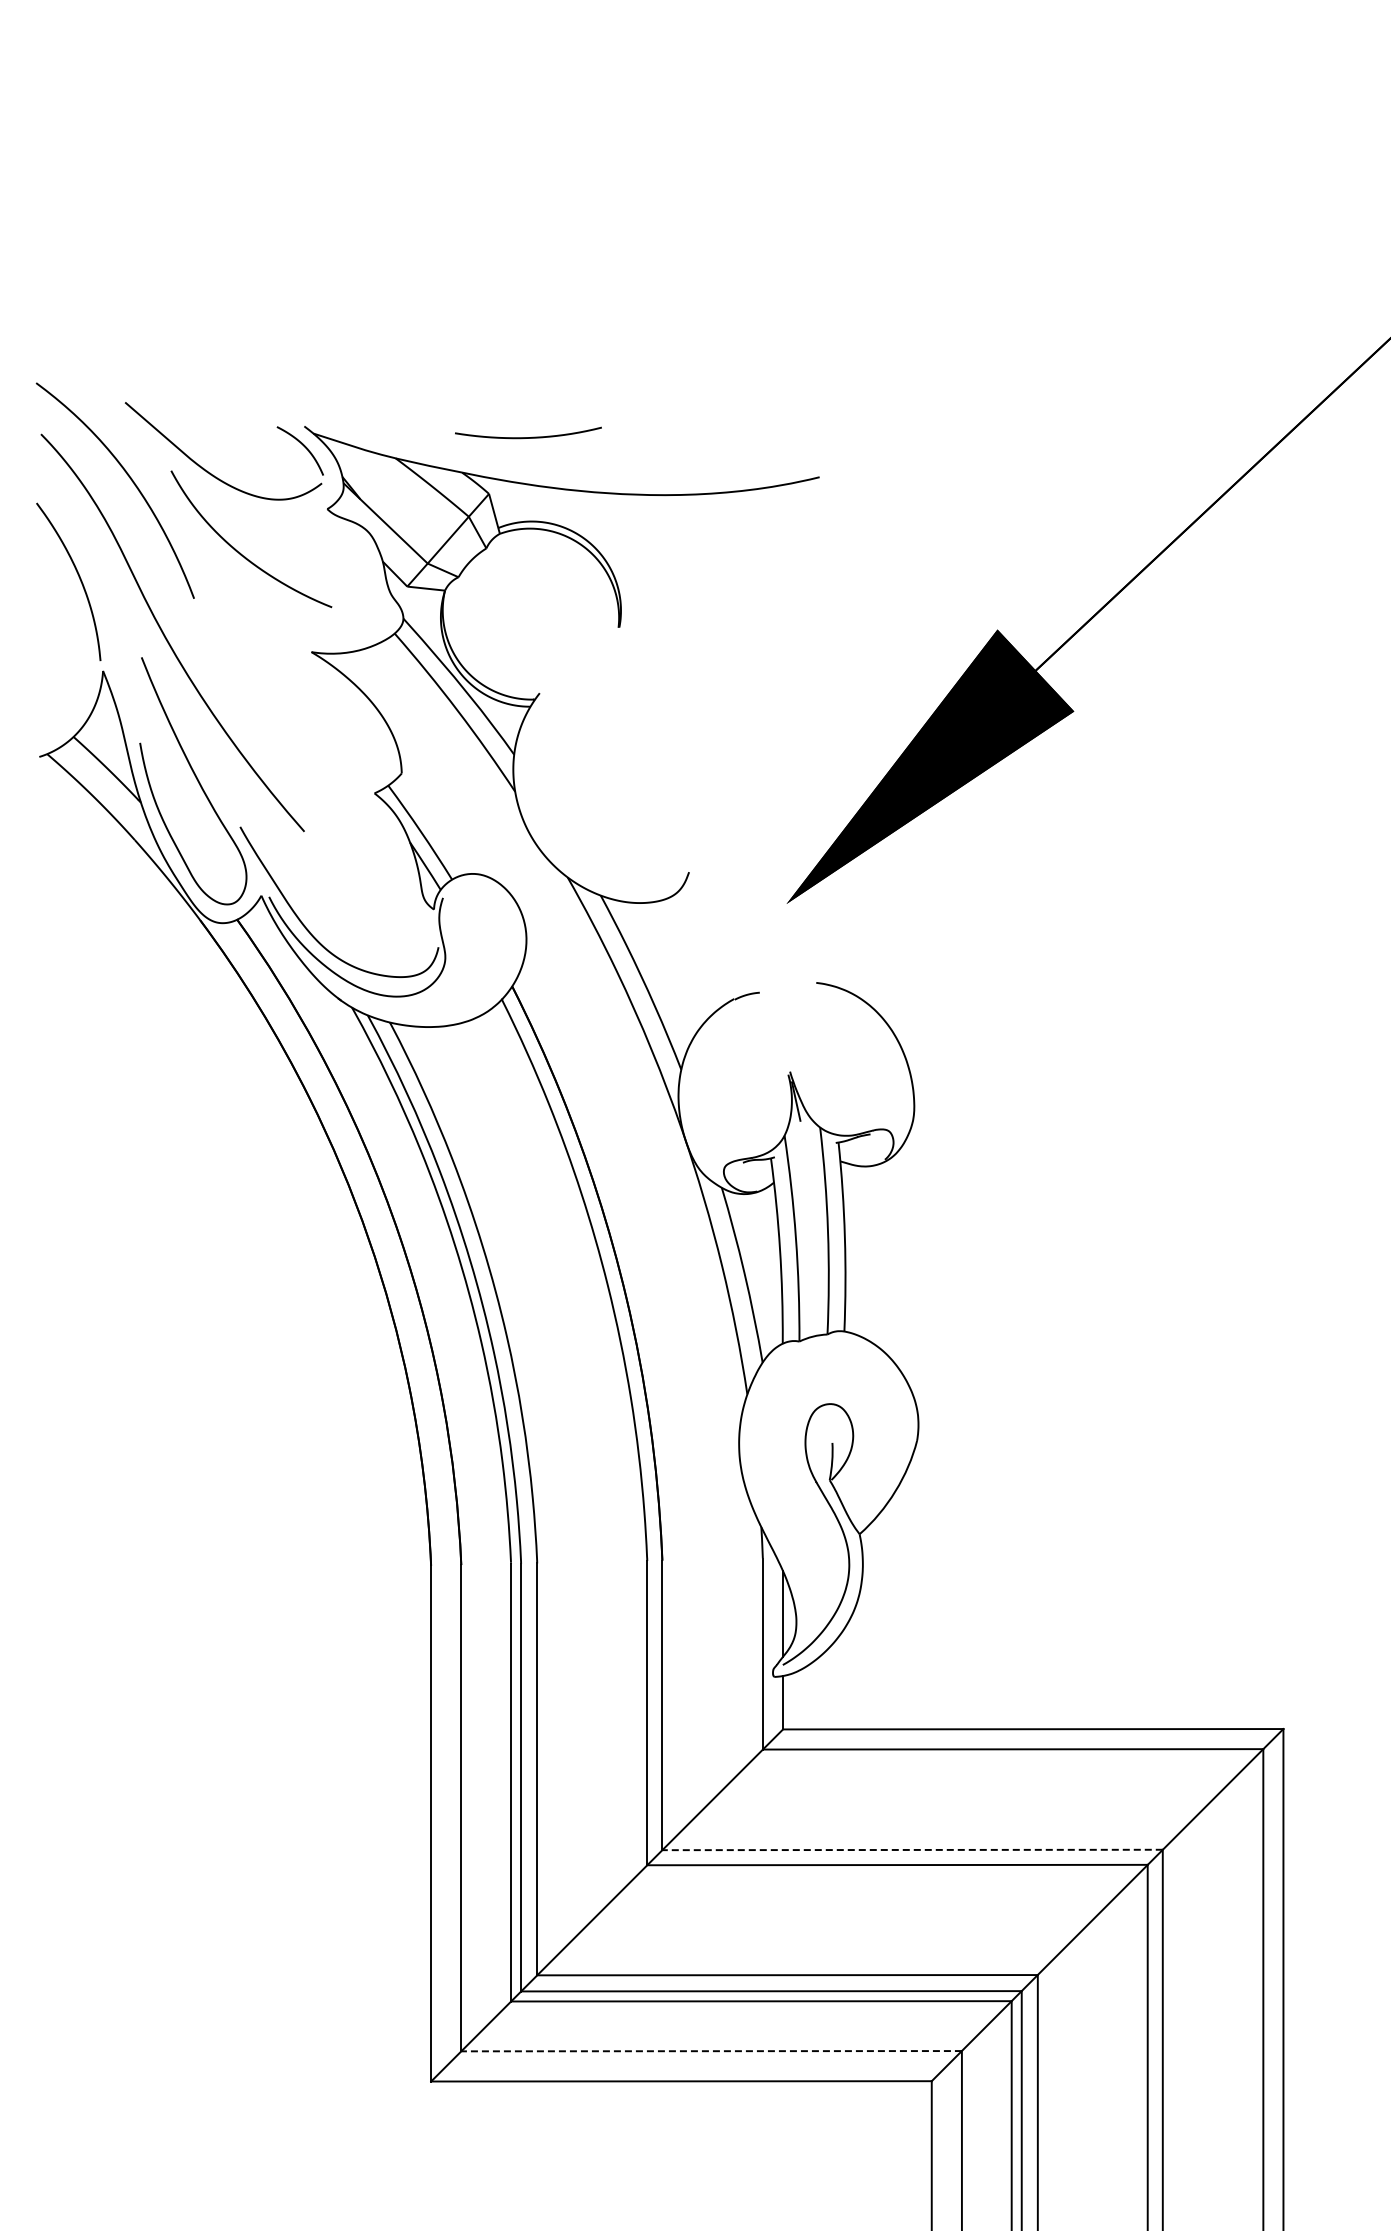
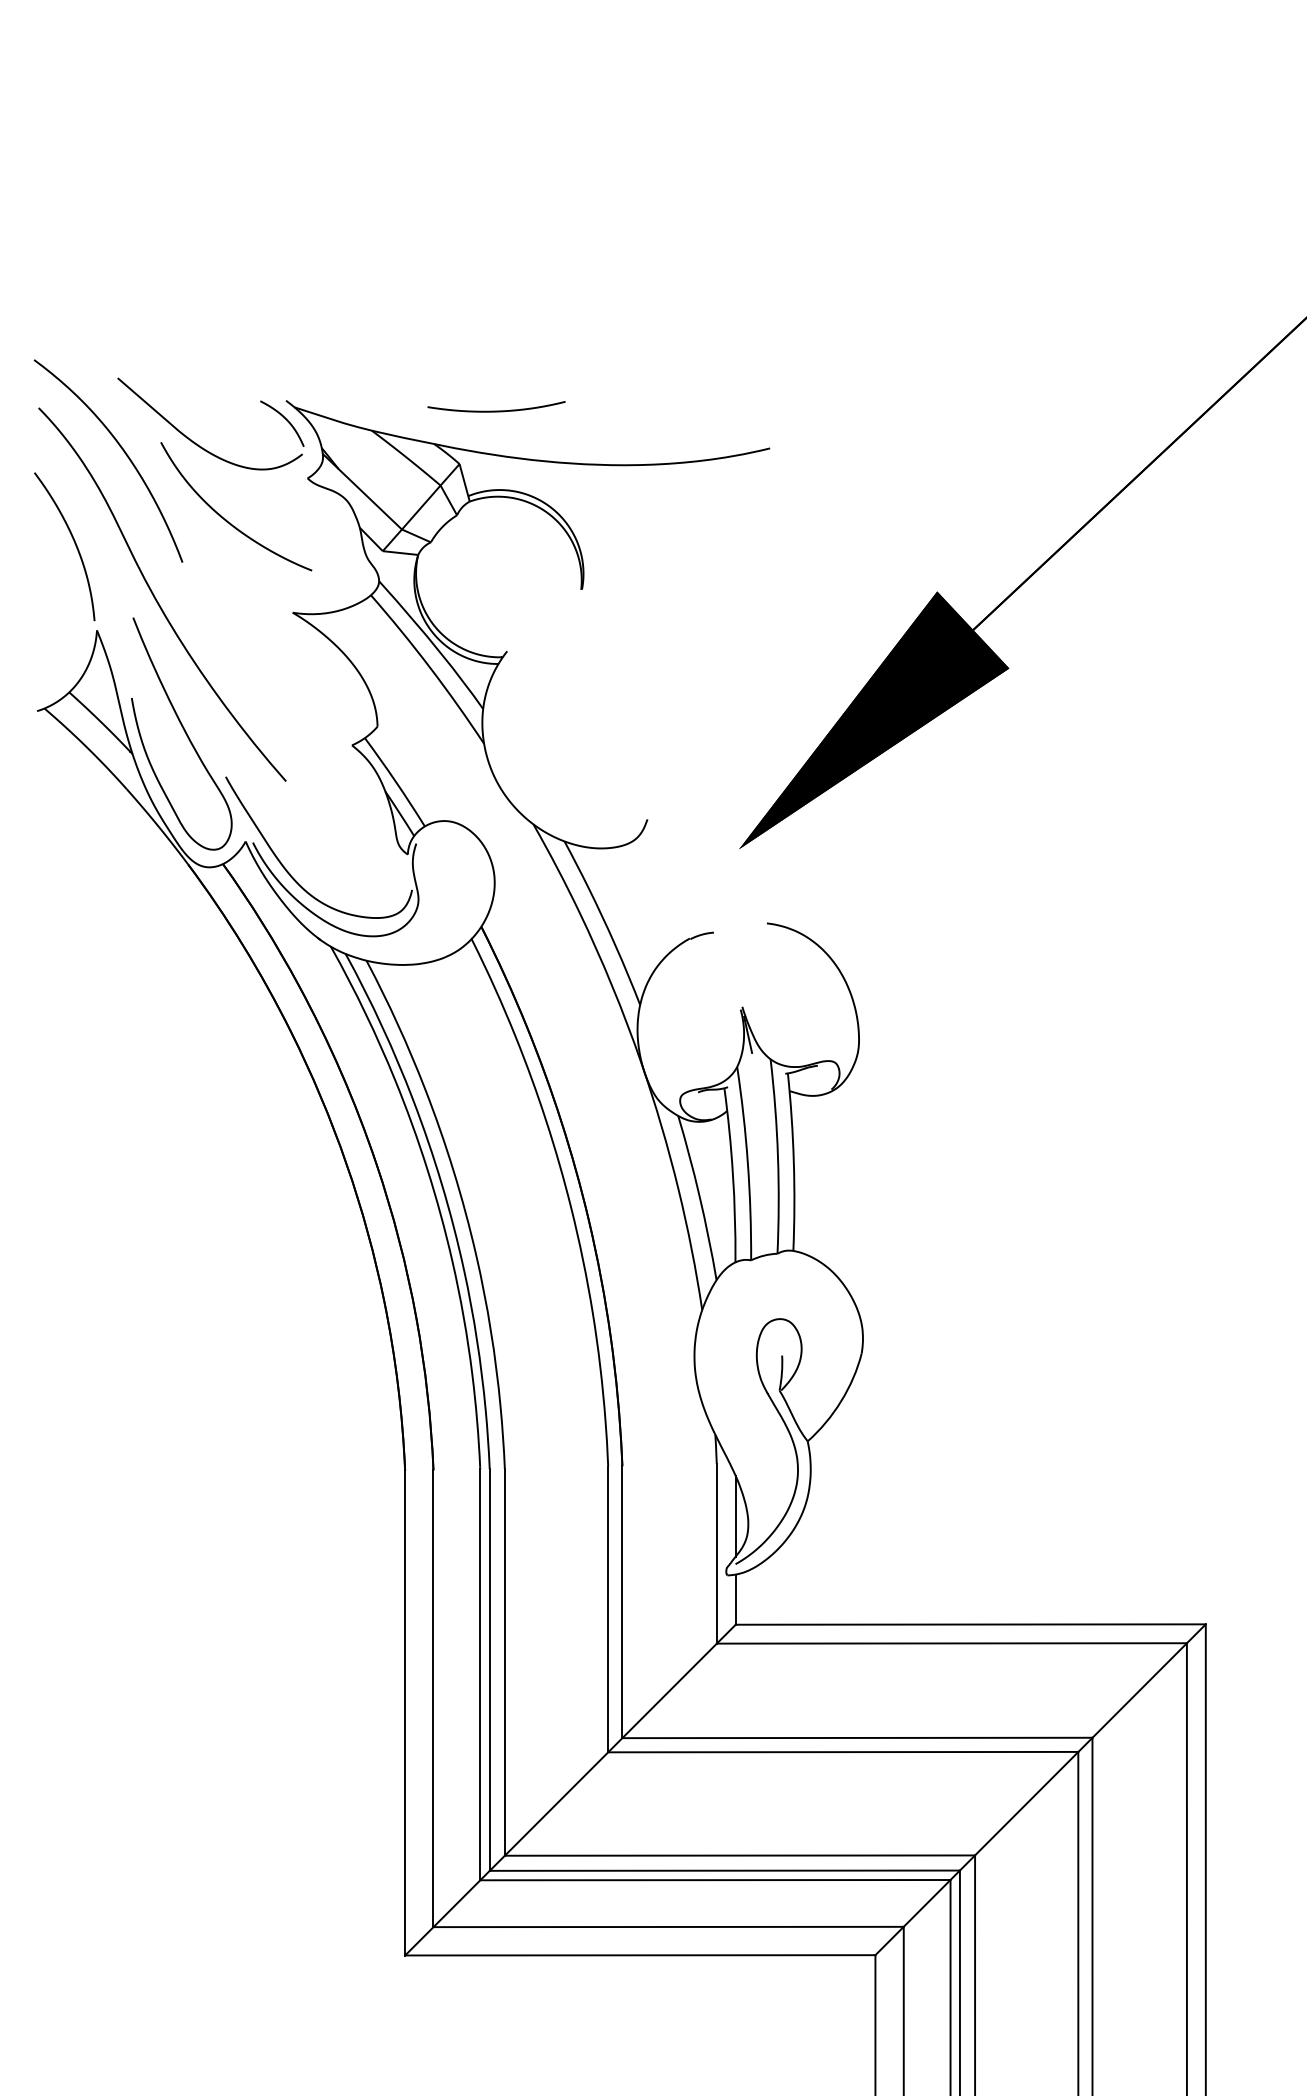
line: (912, 1849) -> (857, 1737), dashed -> solid
line: (711, 2051) -> (668, 1927), dashed -> solid

